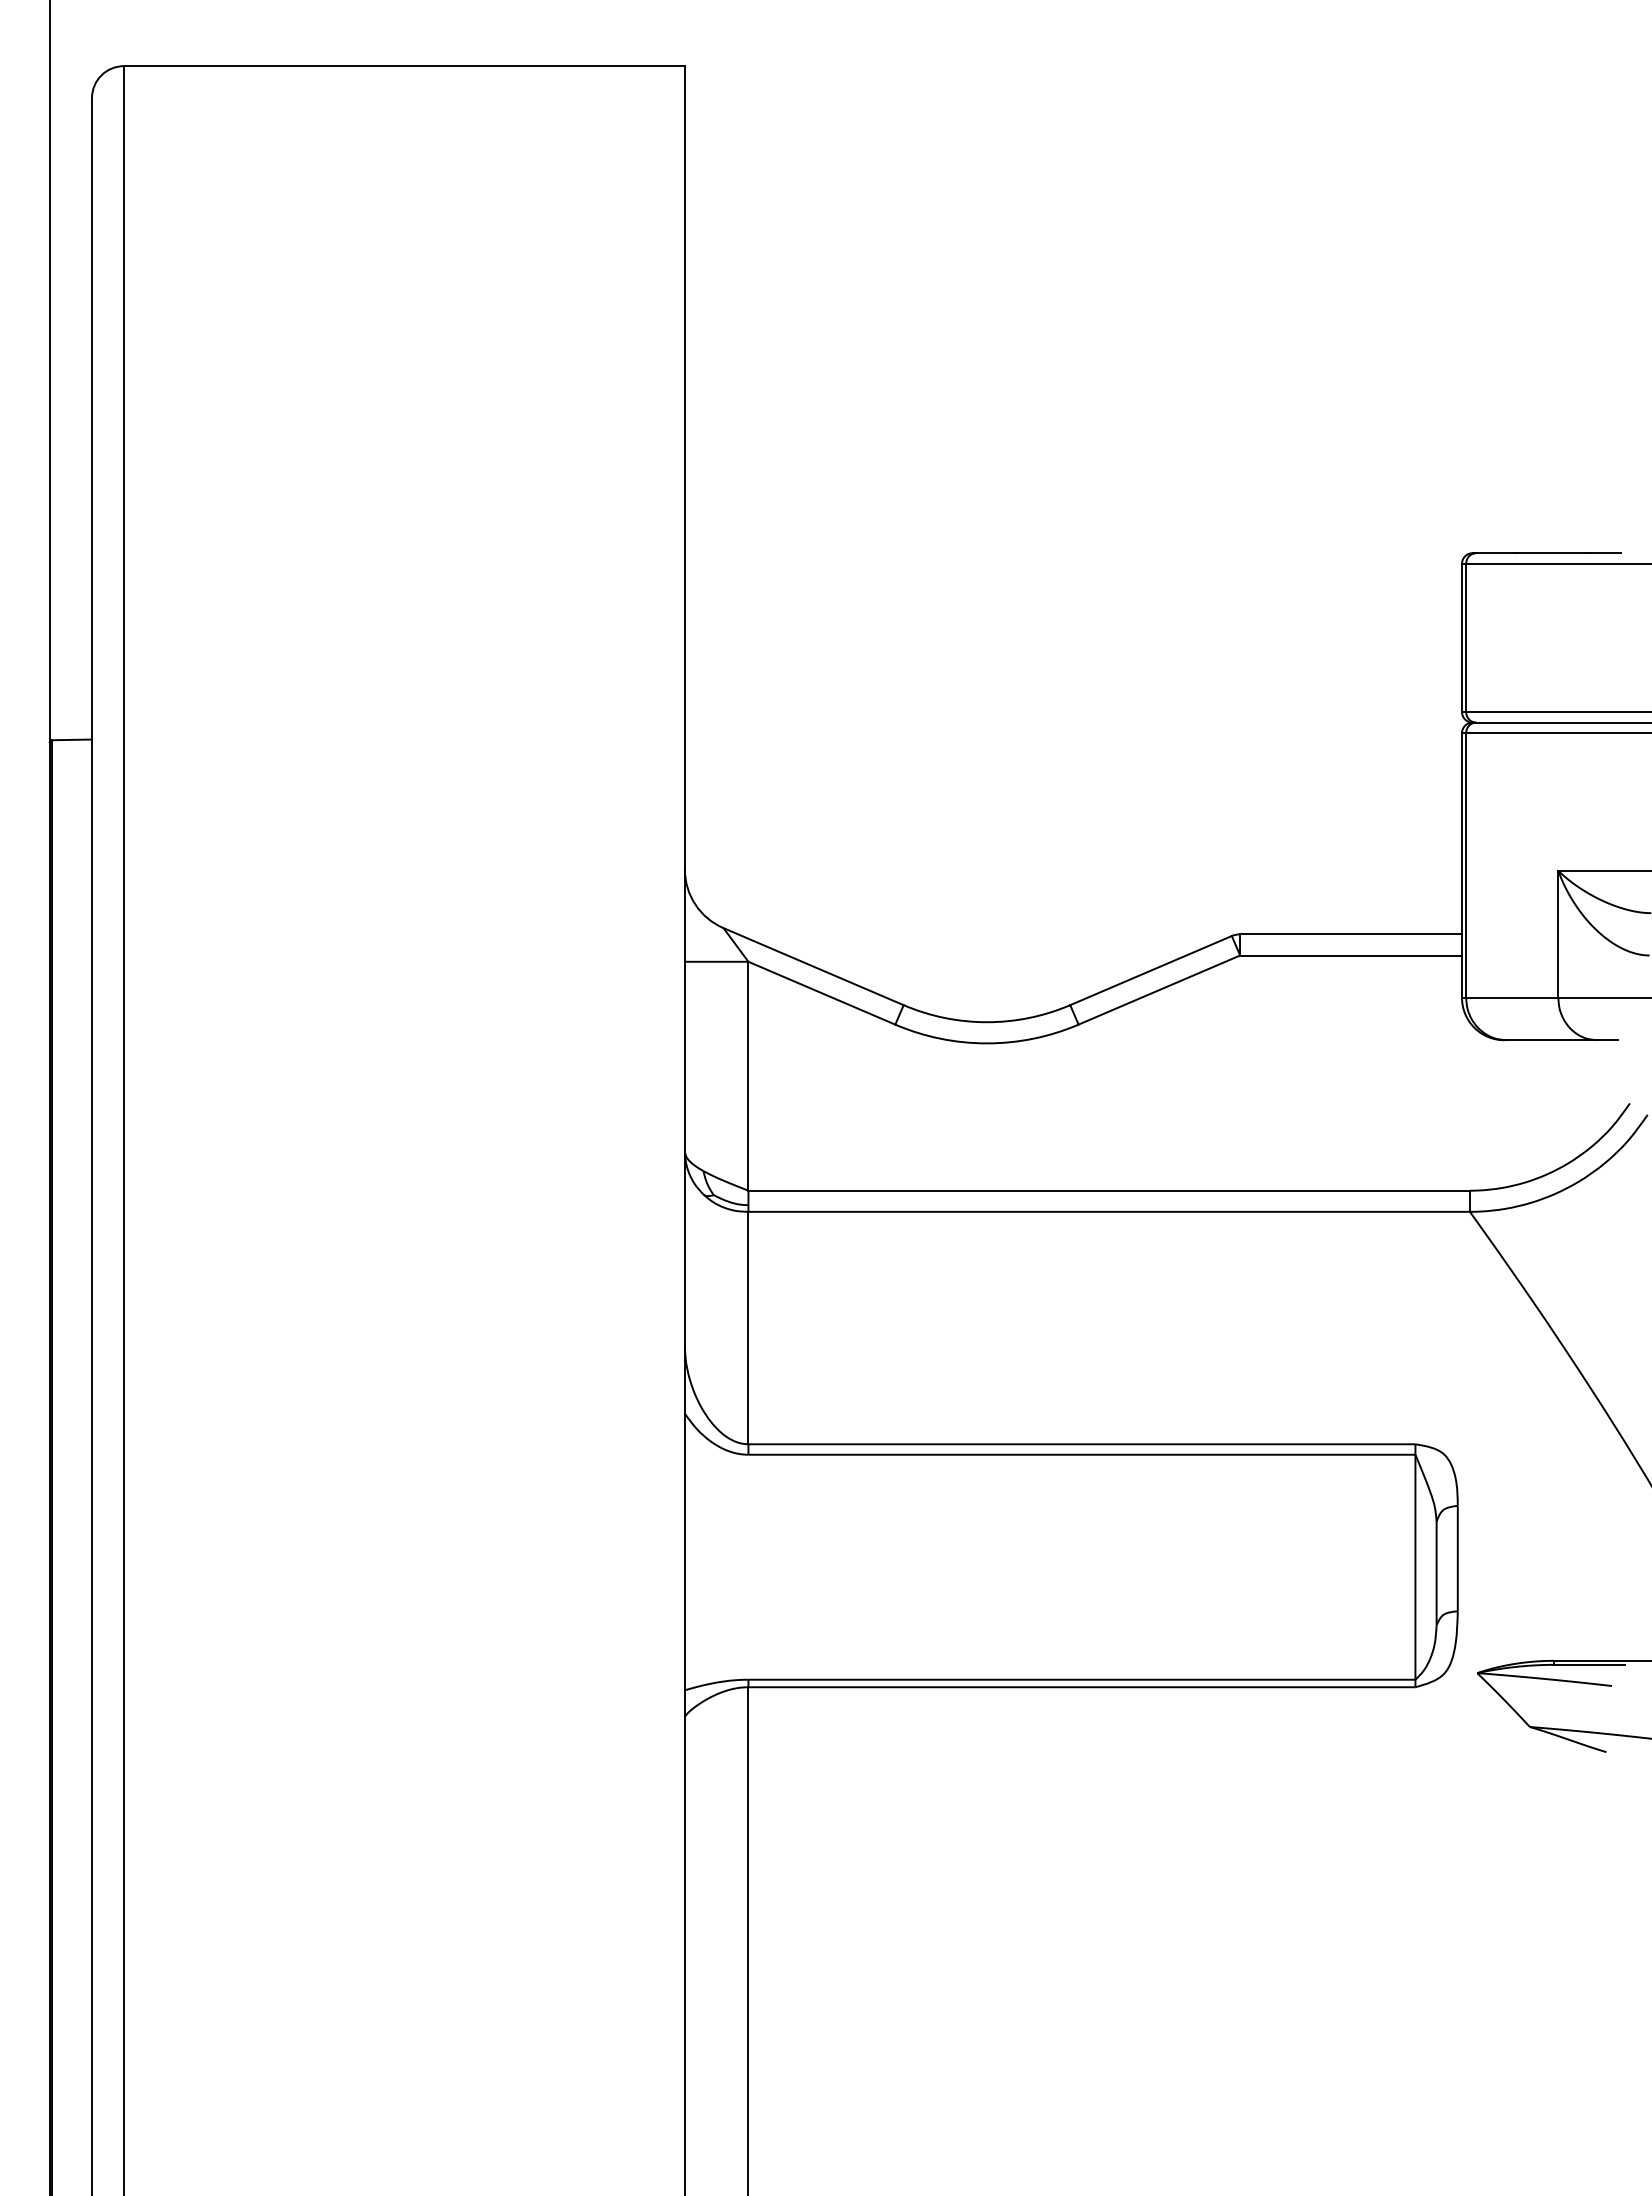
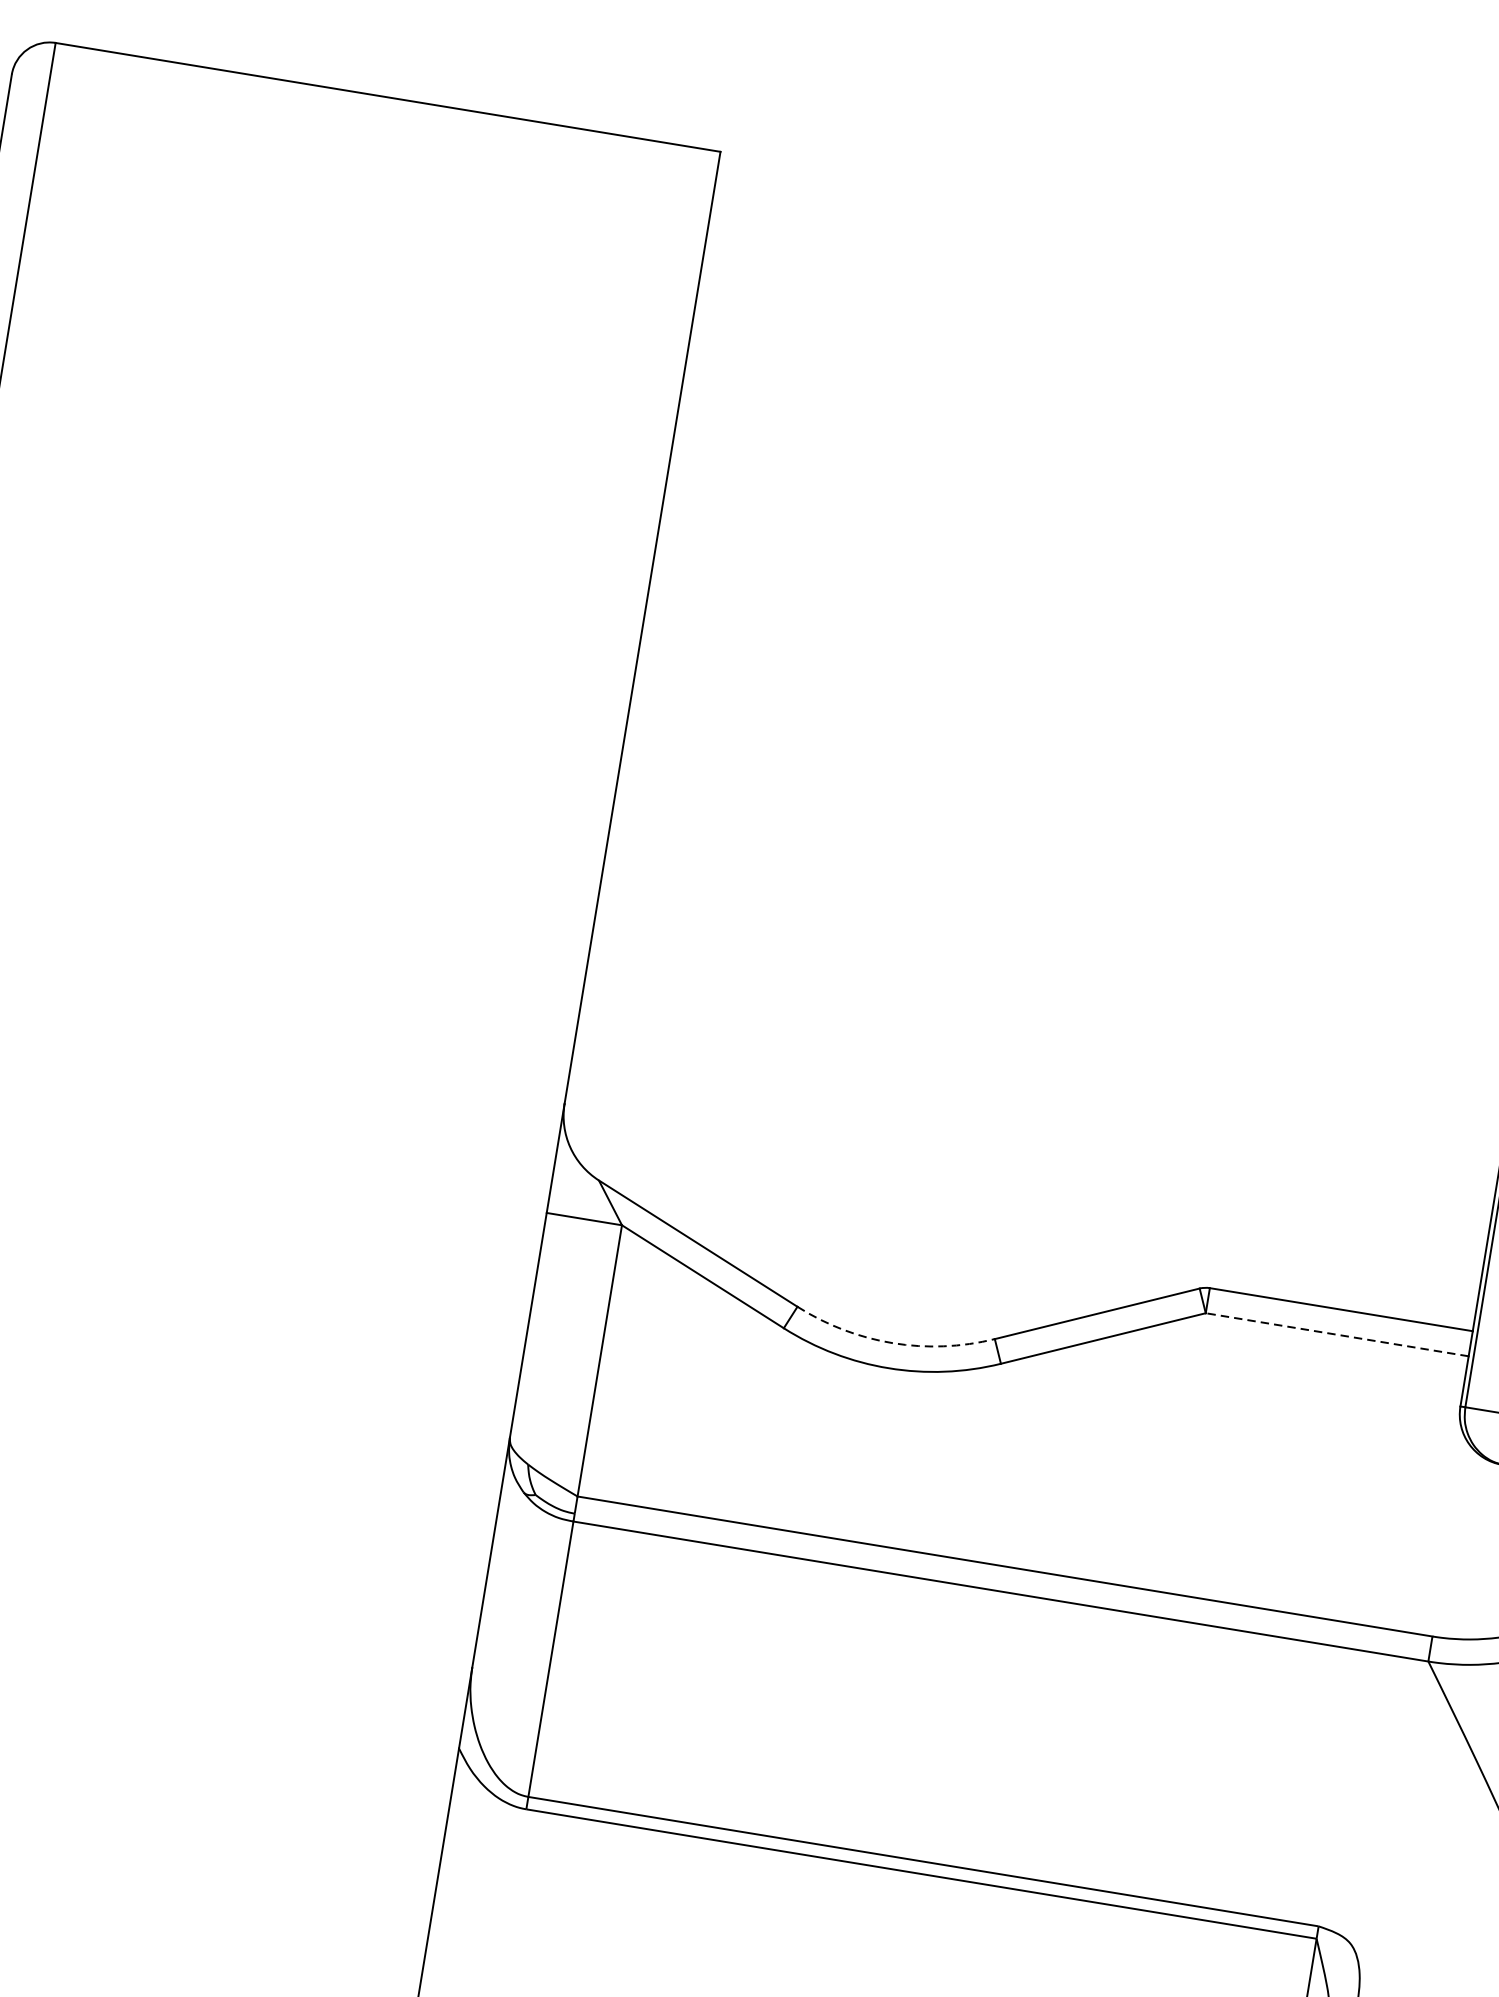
line: (1351, 955) -> (1337, 1334), solid -> dashed
arc: (986, 1022) -> (892, 1343), solid -> dashed

